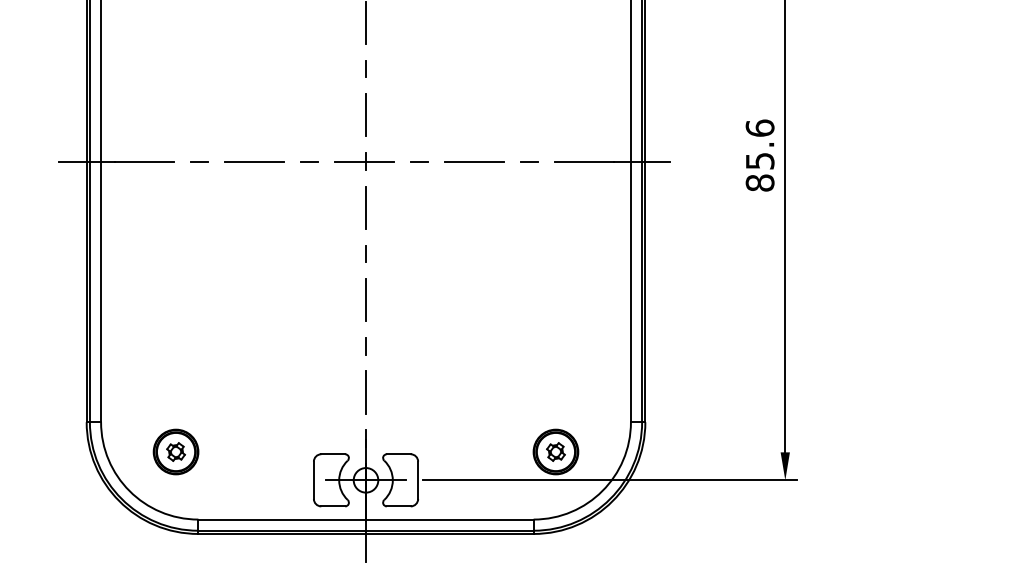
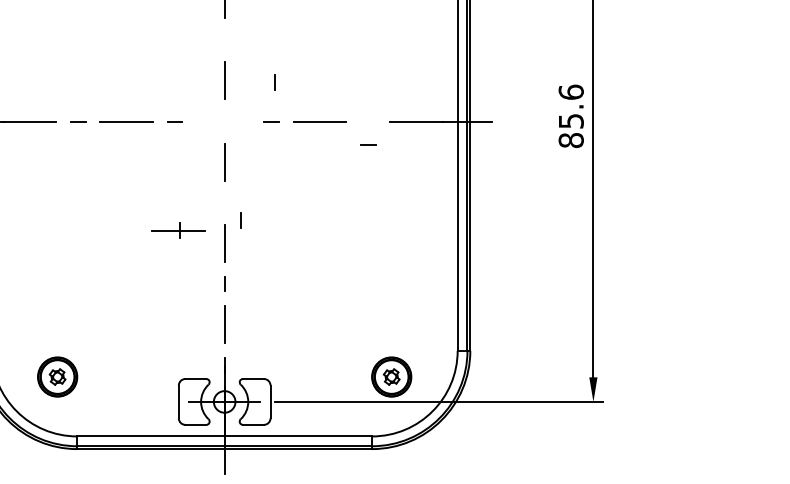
line: (365, 68) -> (274, 81), moved
part: (364, 161) -> (178, 230), moved
line: (529, 161) -> (368, 145), moved
line: (365, 253) -> (240, 220), moved

